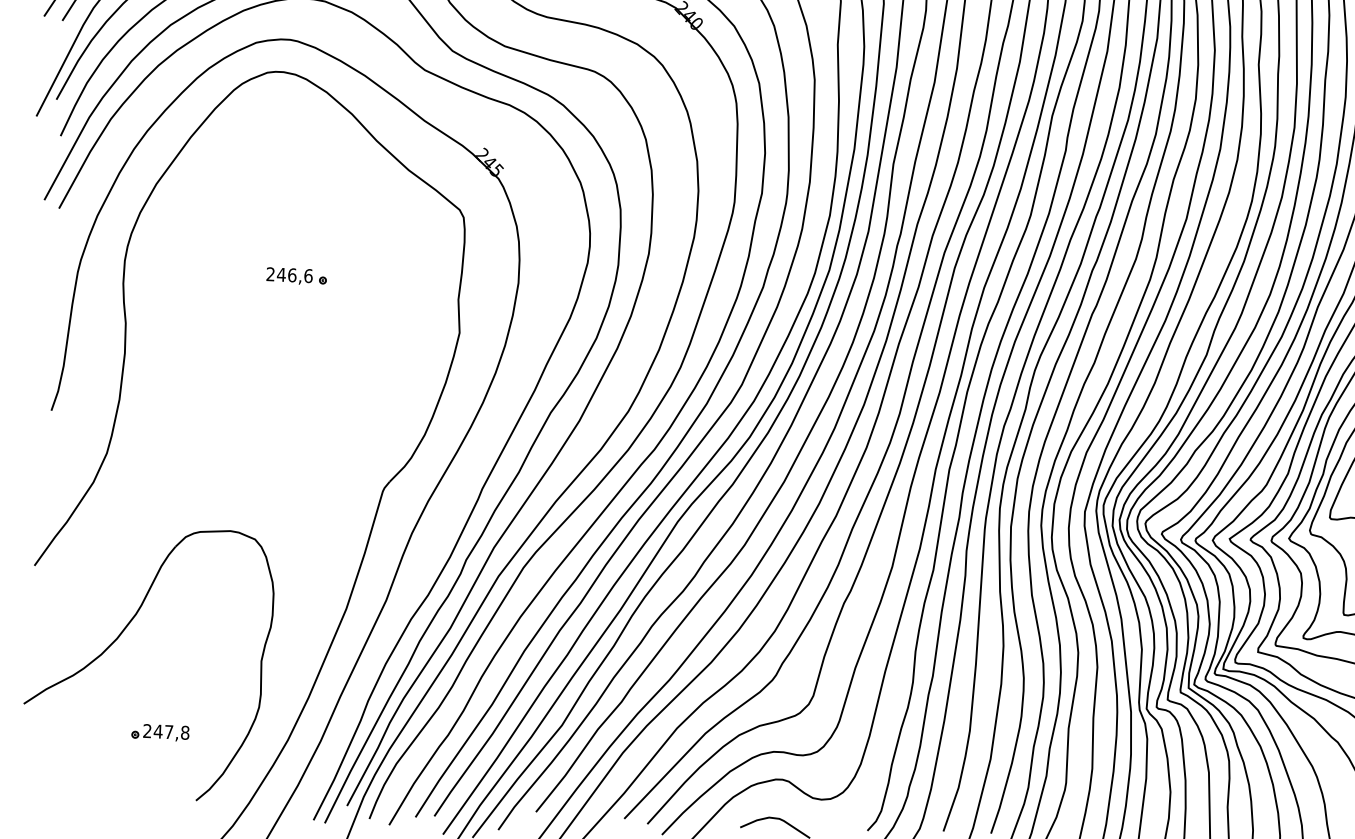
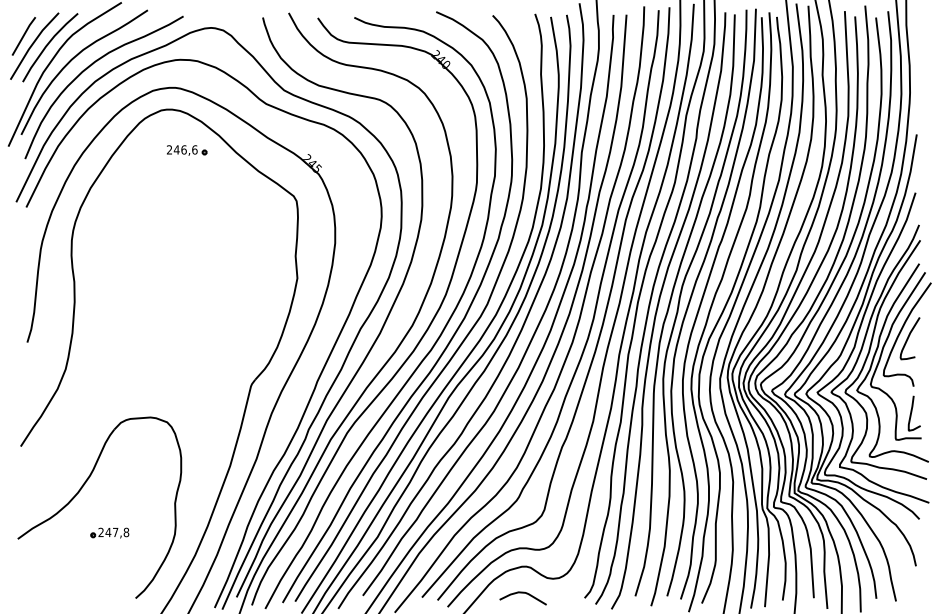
part: (297, 276) -> (187, 150), moved
part: (159, 731) -> (109, 532), moved

